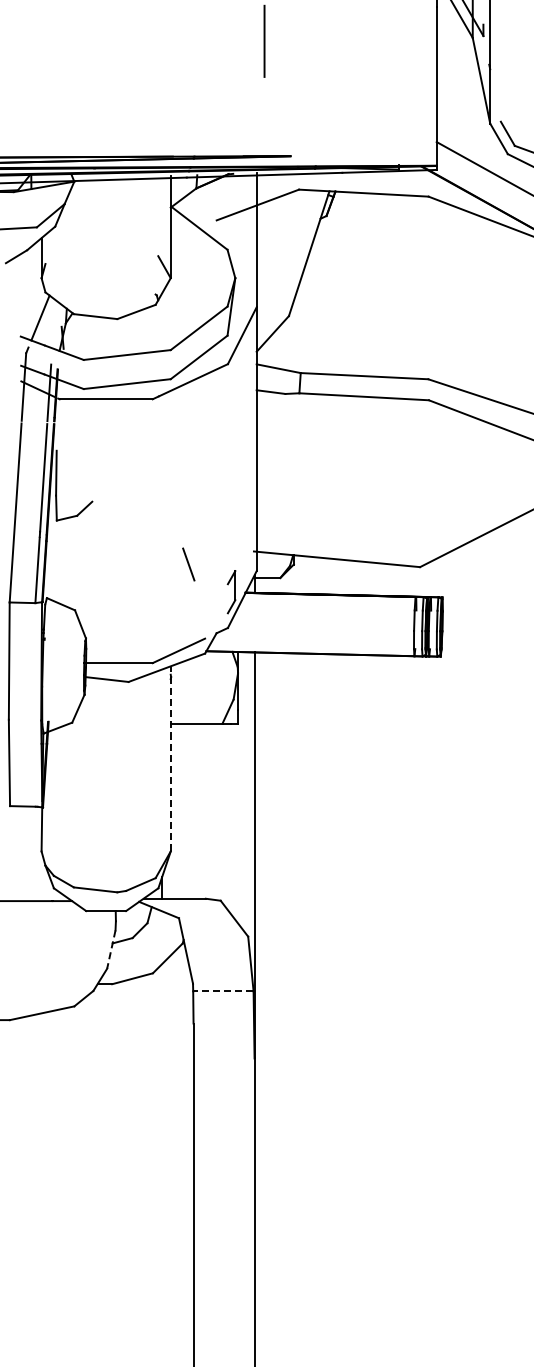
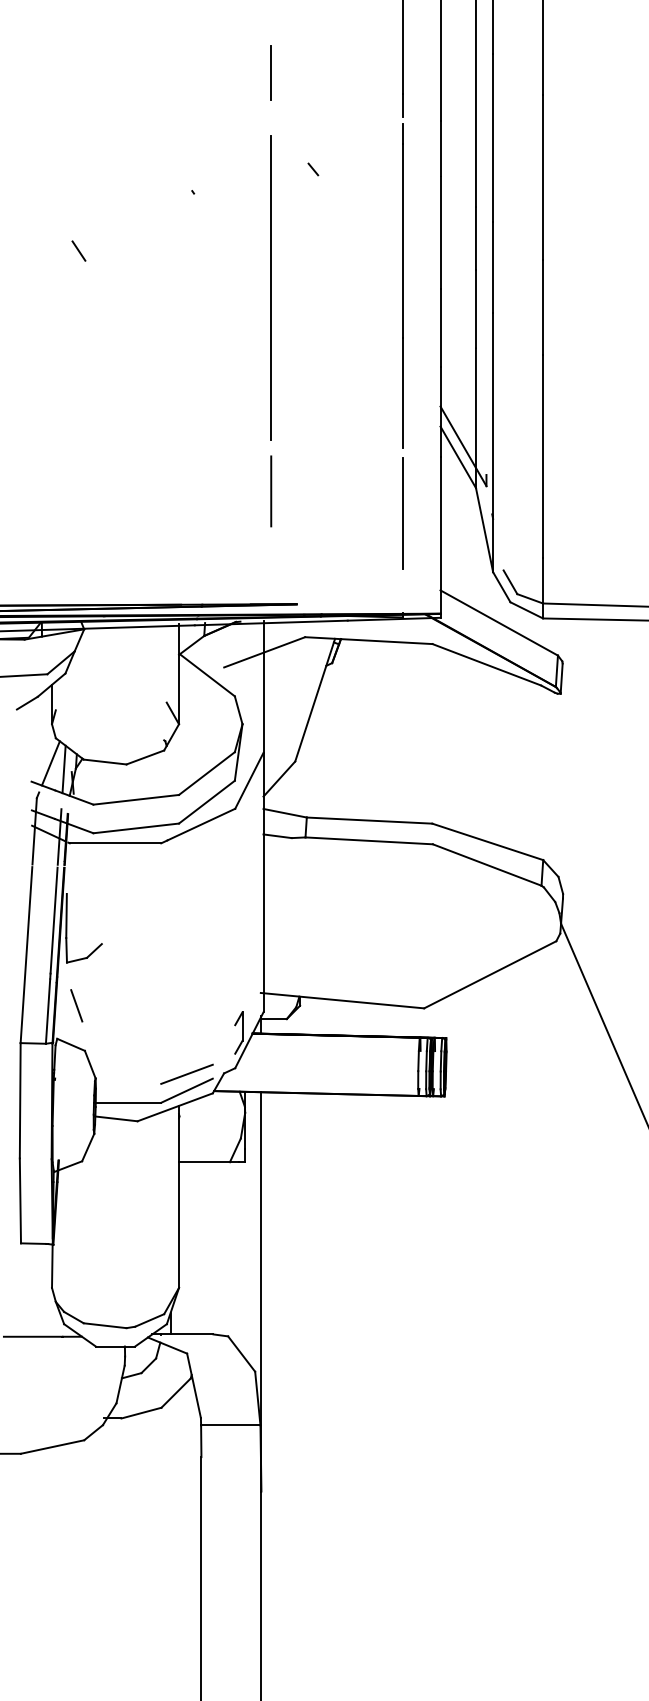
line: (399, 63) -> (403, 513), added
line: (53, 324) -> (63, 769), added
line: (188, 564) -> (76, 1005), moved
line: (178, 633) -> (186, 1073), added
line: (171, 758) -> (179, 1196), dashed -> solid
line: (111, 949) -> (120, 1384), dashed -> solid
line: (223, 991) -> (230, 1425), dashed -> solid

